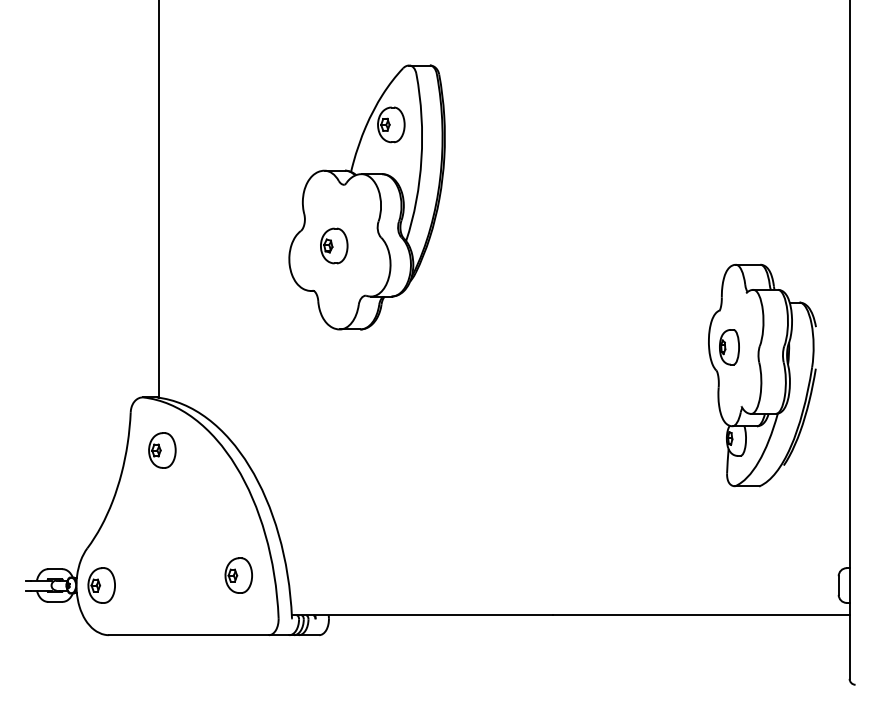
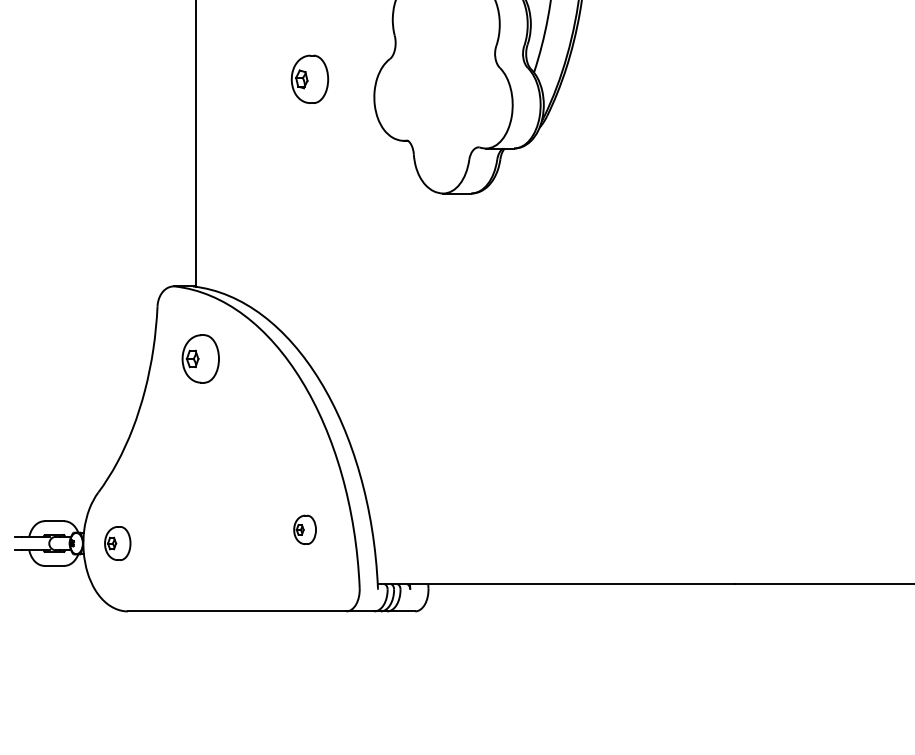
part: (334, 245) -> (310, 78), moved
part: (238, 575) -> (304, 529), size x0.6
part: (101, 585) -> (117, 543), size x0.7

